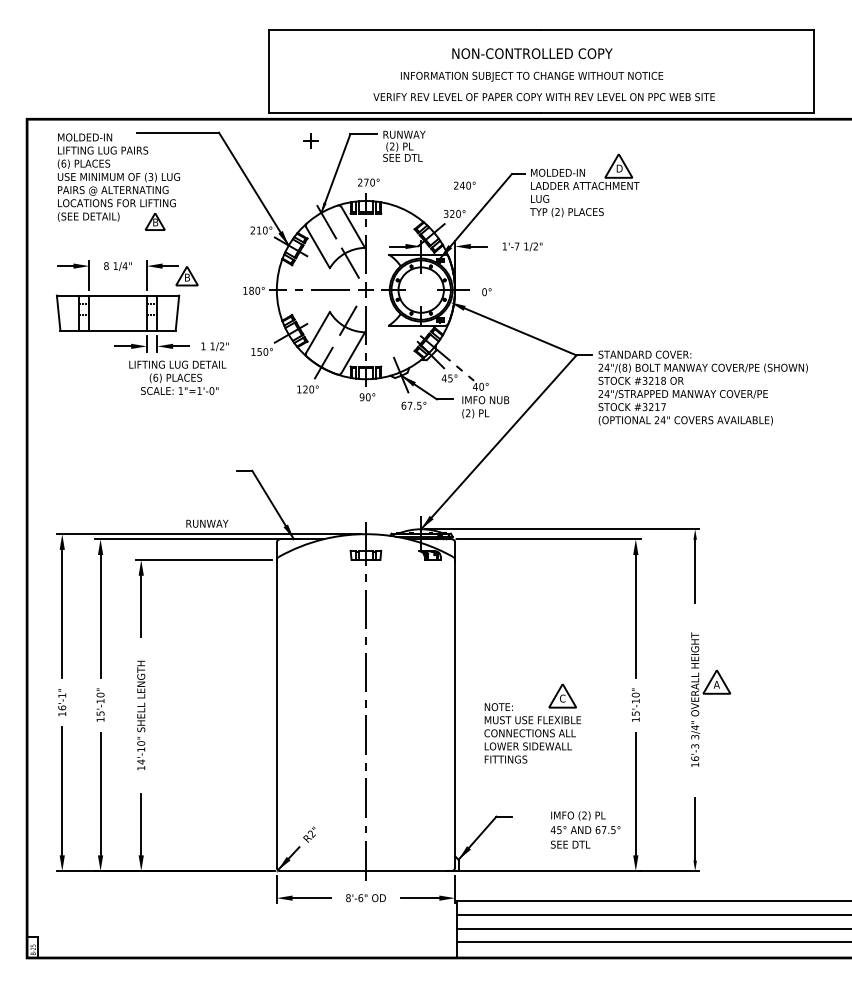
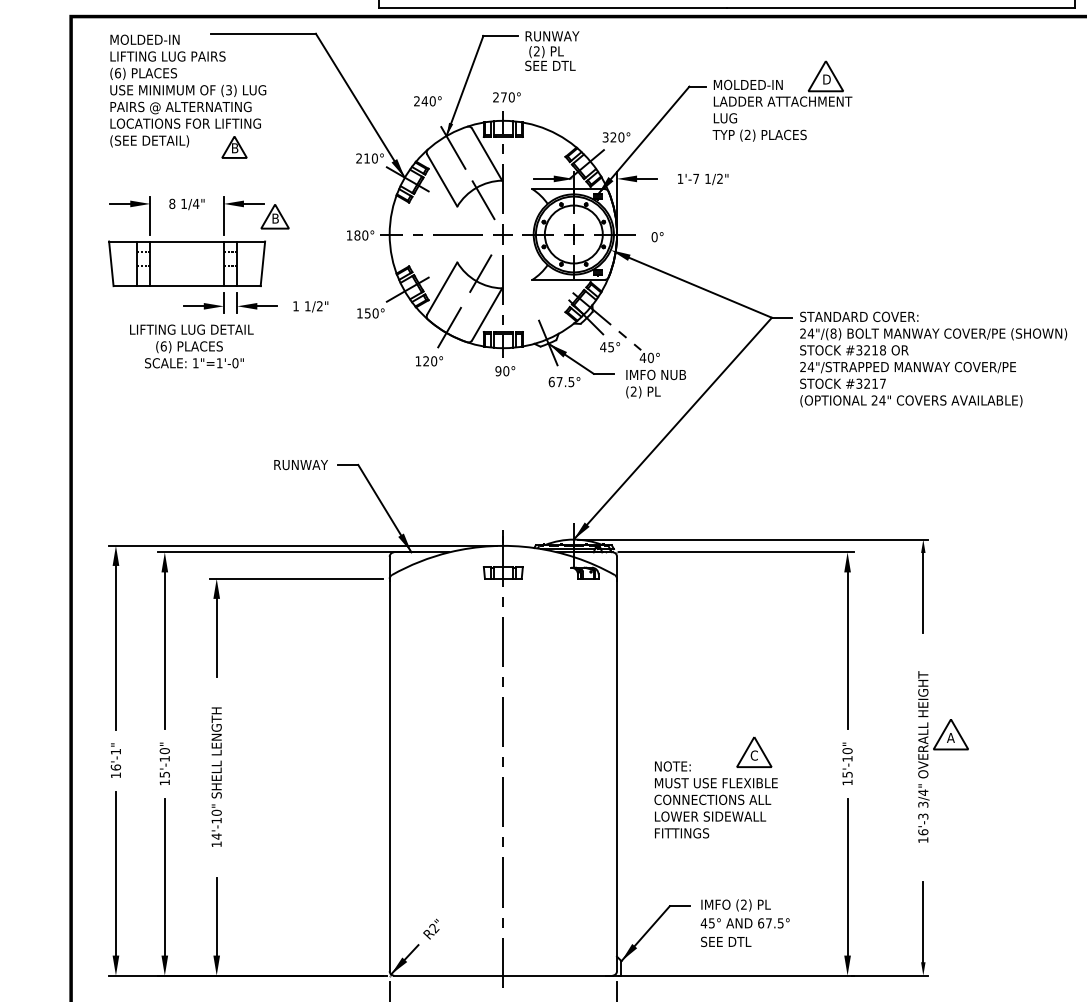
part: (310, 140) -> (572, 233), moved
text: (464, 185) -> (427, 101), moved
text: (177, 377) -> (191, 346), moved
text: (207, 523) -> (301, 464), moved
text: (585, 829) -> (745, 922), moved

